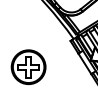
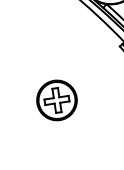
part: (28, 67) -> (56, 100), size x0.7

